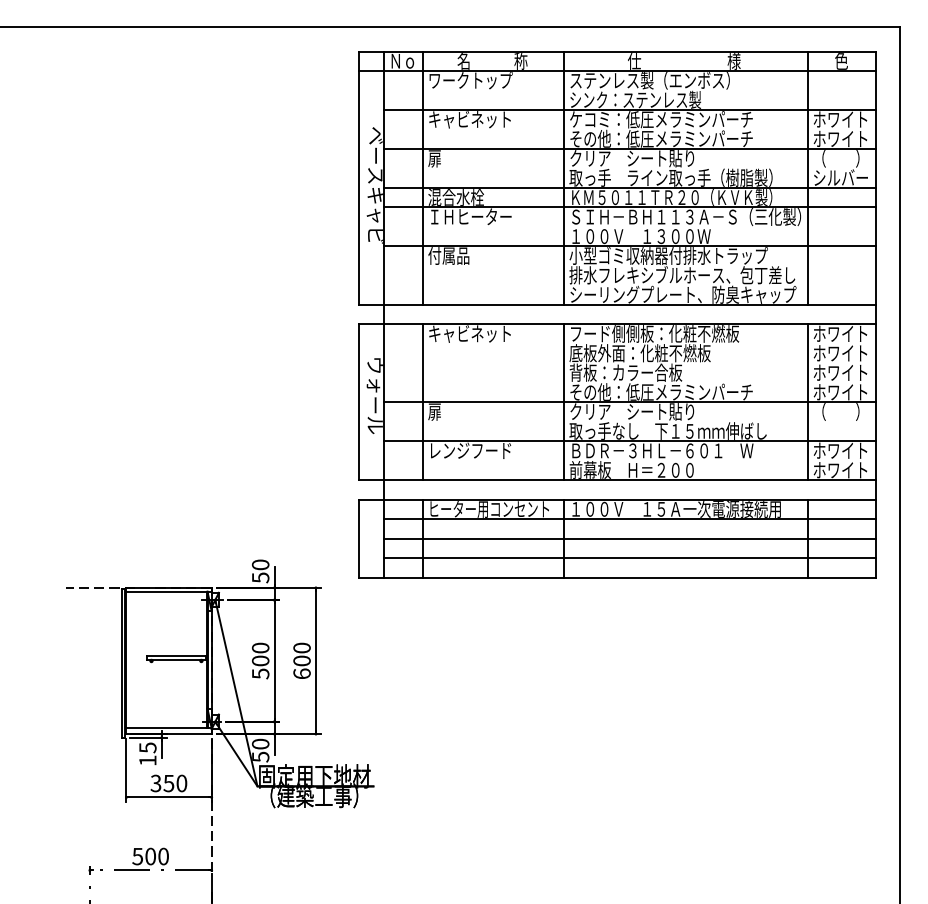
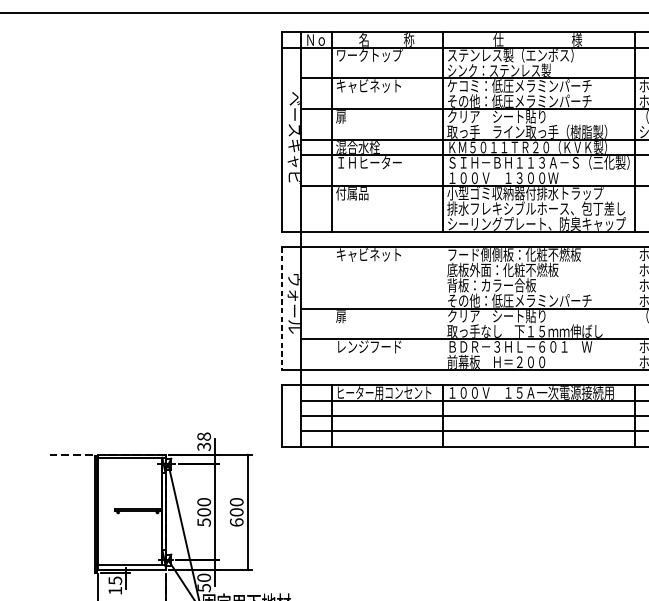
line: (359, 402) -> (281, 308), solid -> dashed
line: (422, 402) -> (331, 308), removed
line: (564, 402) -> (443, 308), removed
line: (807, 402) -> (634, 308), removed
text: (260, 570) -> (204, 441), 50 -> 38

